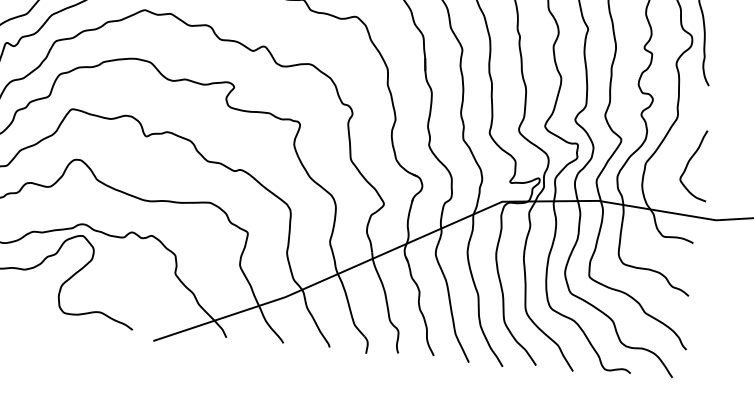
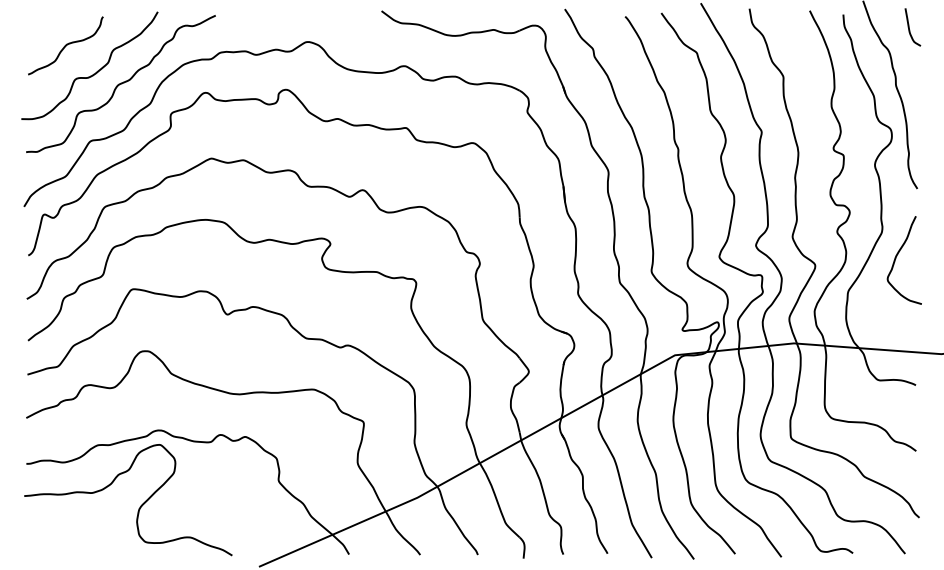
curve: (689, 161) -> (897, 256), moved

